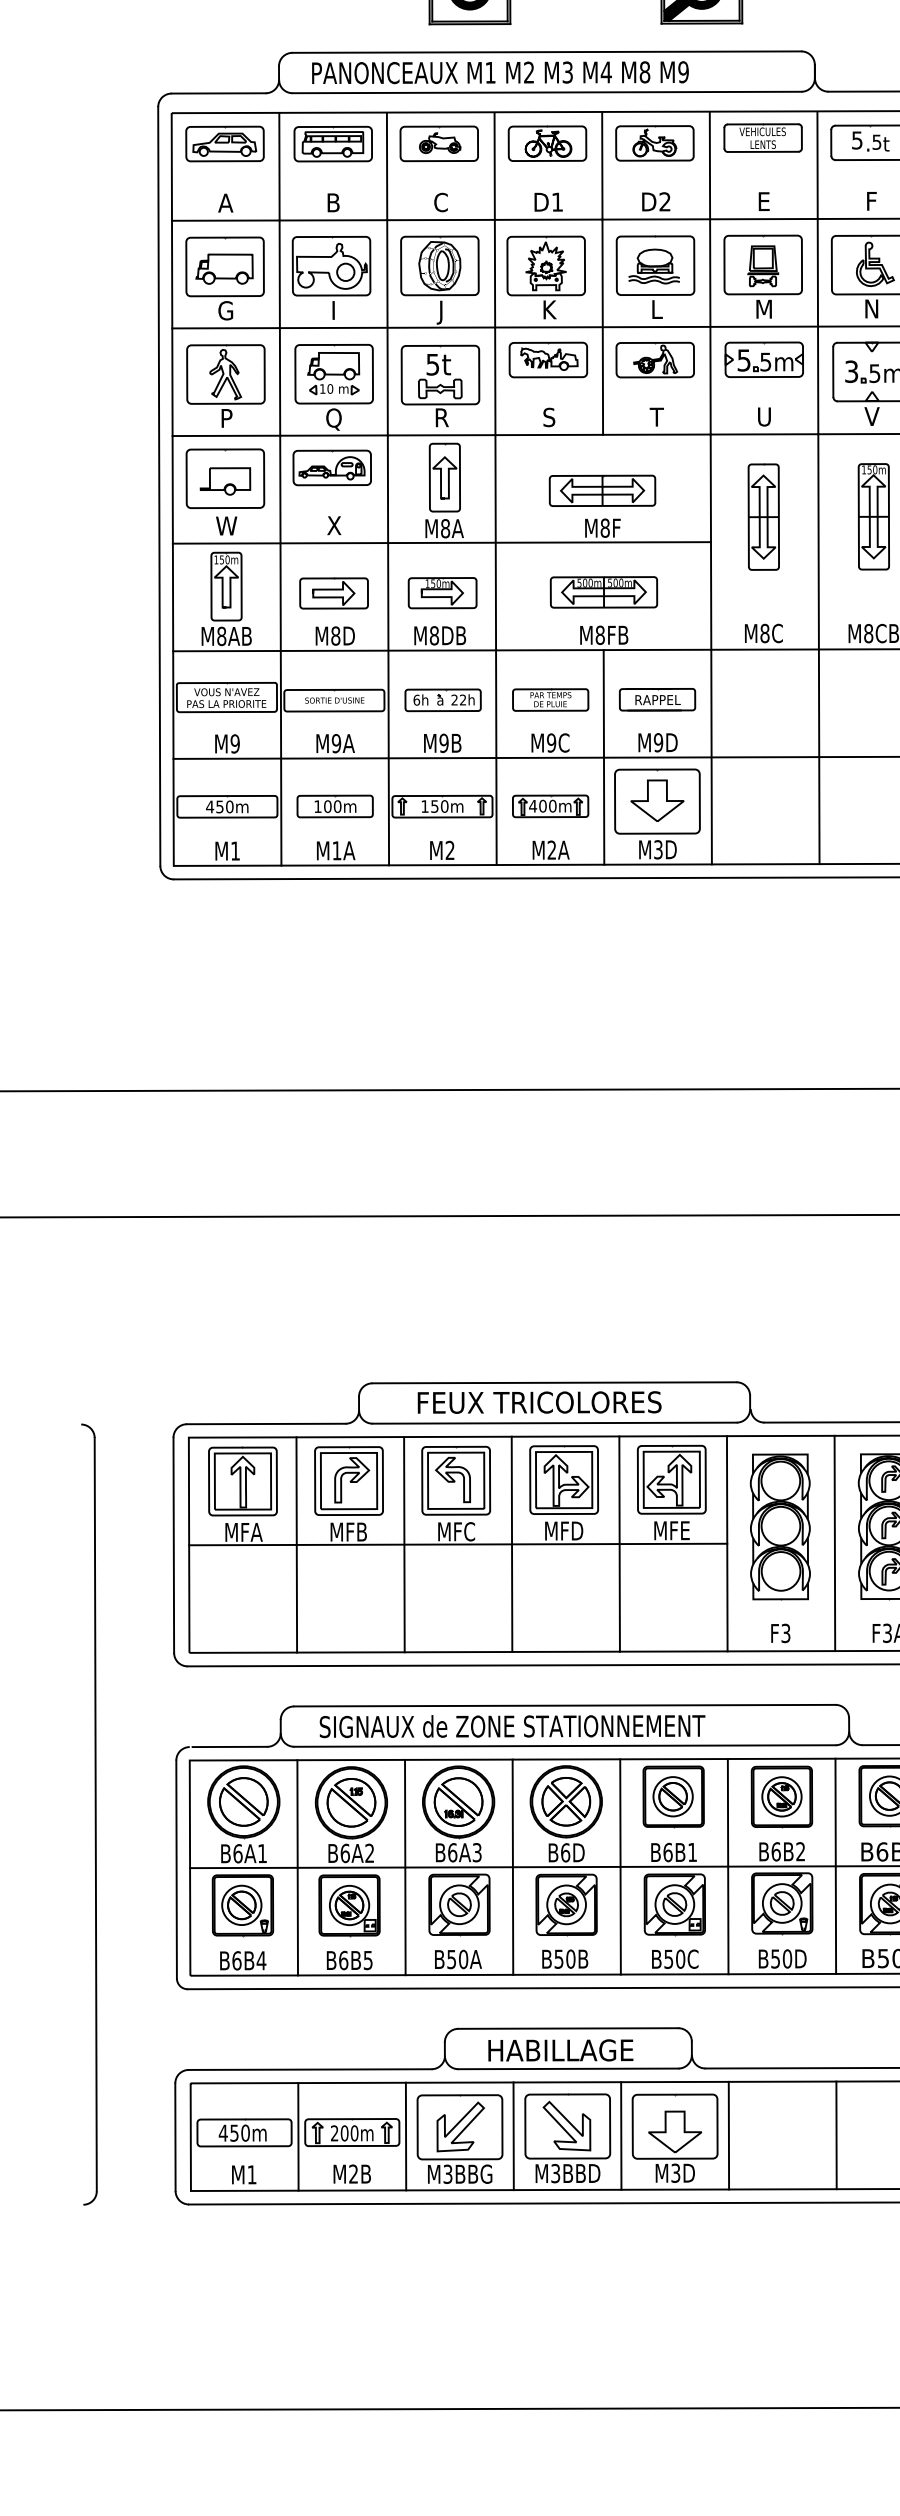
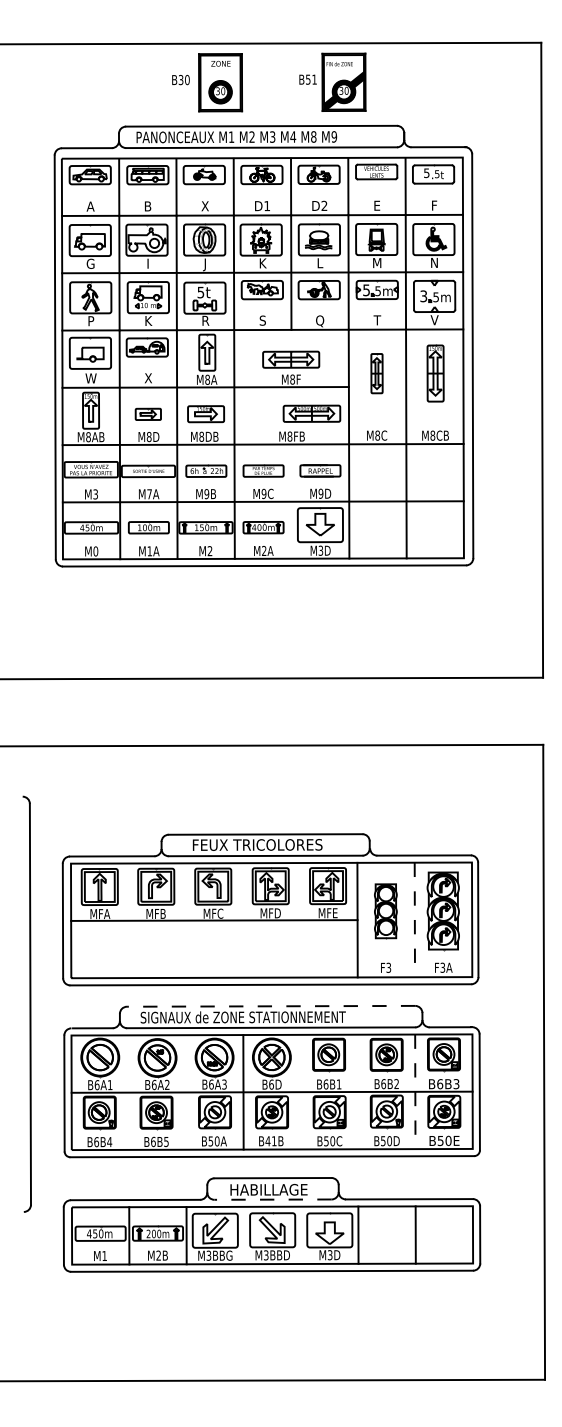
text: (439, 202) -> (204, 206), C -> X
text: (764, 417) -> (377, 320), U -> T
text: (334, 419) -> (148, 321), Q -> K
text: (657, 419) -> (320, 321), T -> Q
part: (762, 516) -> (376, 373), size x0.7
part: (603, 591) -> (311, 413), moved
part: (334, 593) -> (148, 414), size x0.7
text: (234, 744) -> (95, 494), M9 -> M3
text: (336, 744) -> (149, 494), M9A -> M7A
line: (603, 757) -> (291, 501), removed
text: (234, 851) -> (95, 551), M1 -> M0
part: (779, 1527) -> (385, 911), size x0.7
line: (296, 1544) -> (128, 920), removed
line: (403, 1544) -> (185, 920), removed
line: (511, 1544) -> (242, 920), removed
line: (620, 1544) -> (300, 920), removed
line: (834, 1544) -> (414, 920), solid -> dashed
line: (563, 1705) -> (270, 1006), solid -> dashed
part: (88, 1813) -> (26, 1003), moved
line: (620, 1865) -> (300, 1091), removed
line: (727, 1865) -> (357, 1091), removed
line: (296, 1867) -> (128, 1092), removed
line: (405, 1867) -> (186, 1092), removed
line: (836, 1867) -> (415, 1092), solid -> dashed
text: (563, 1959) -> (270, 1141), B50B -> B41B
line: (569, 2068) -> (273, 1199), solid -> dashed
line: (512, 2136) -> (243, 1235), removed
line: (621, 2136) -> (301, 1235), removed

